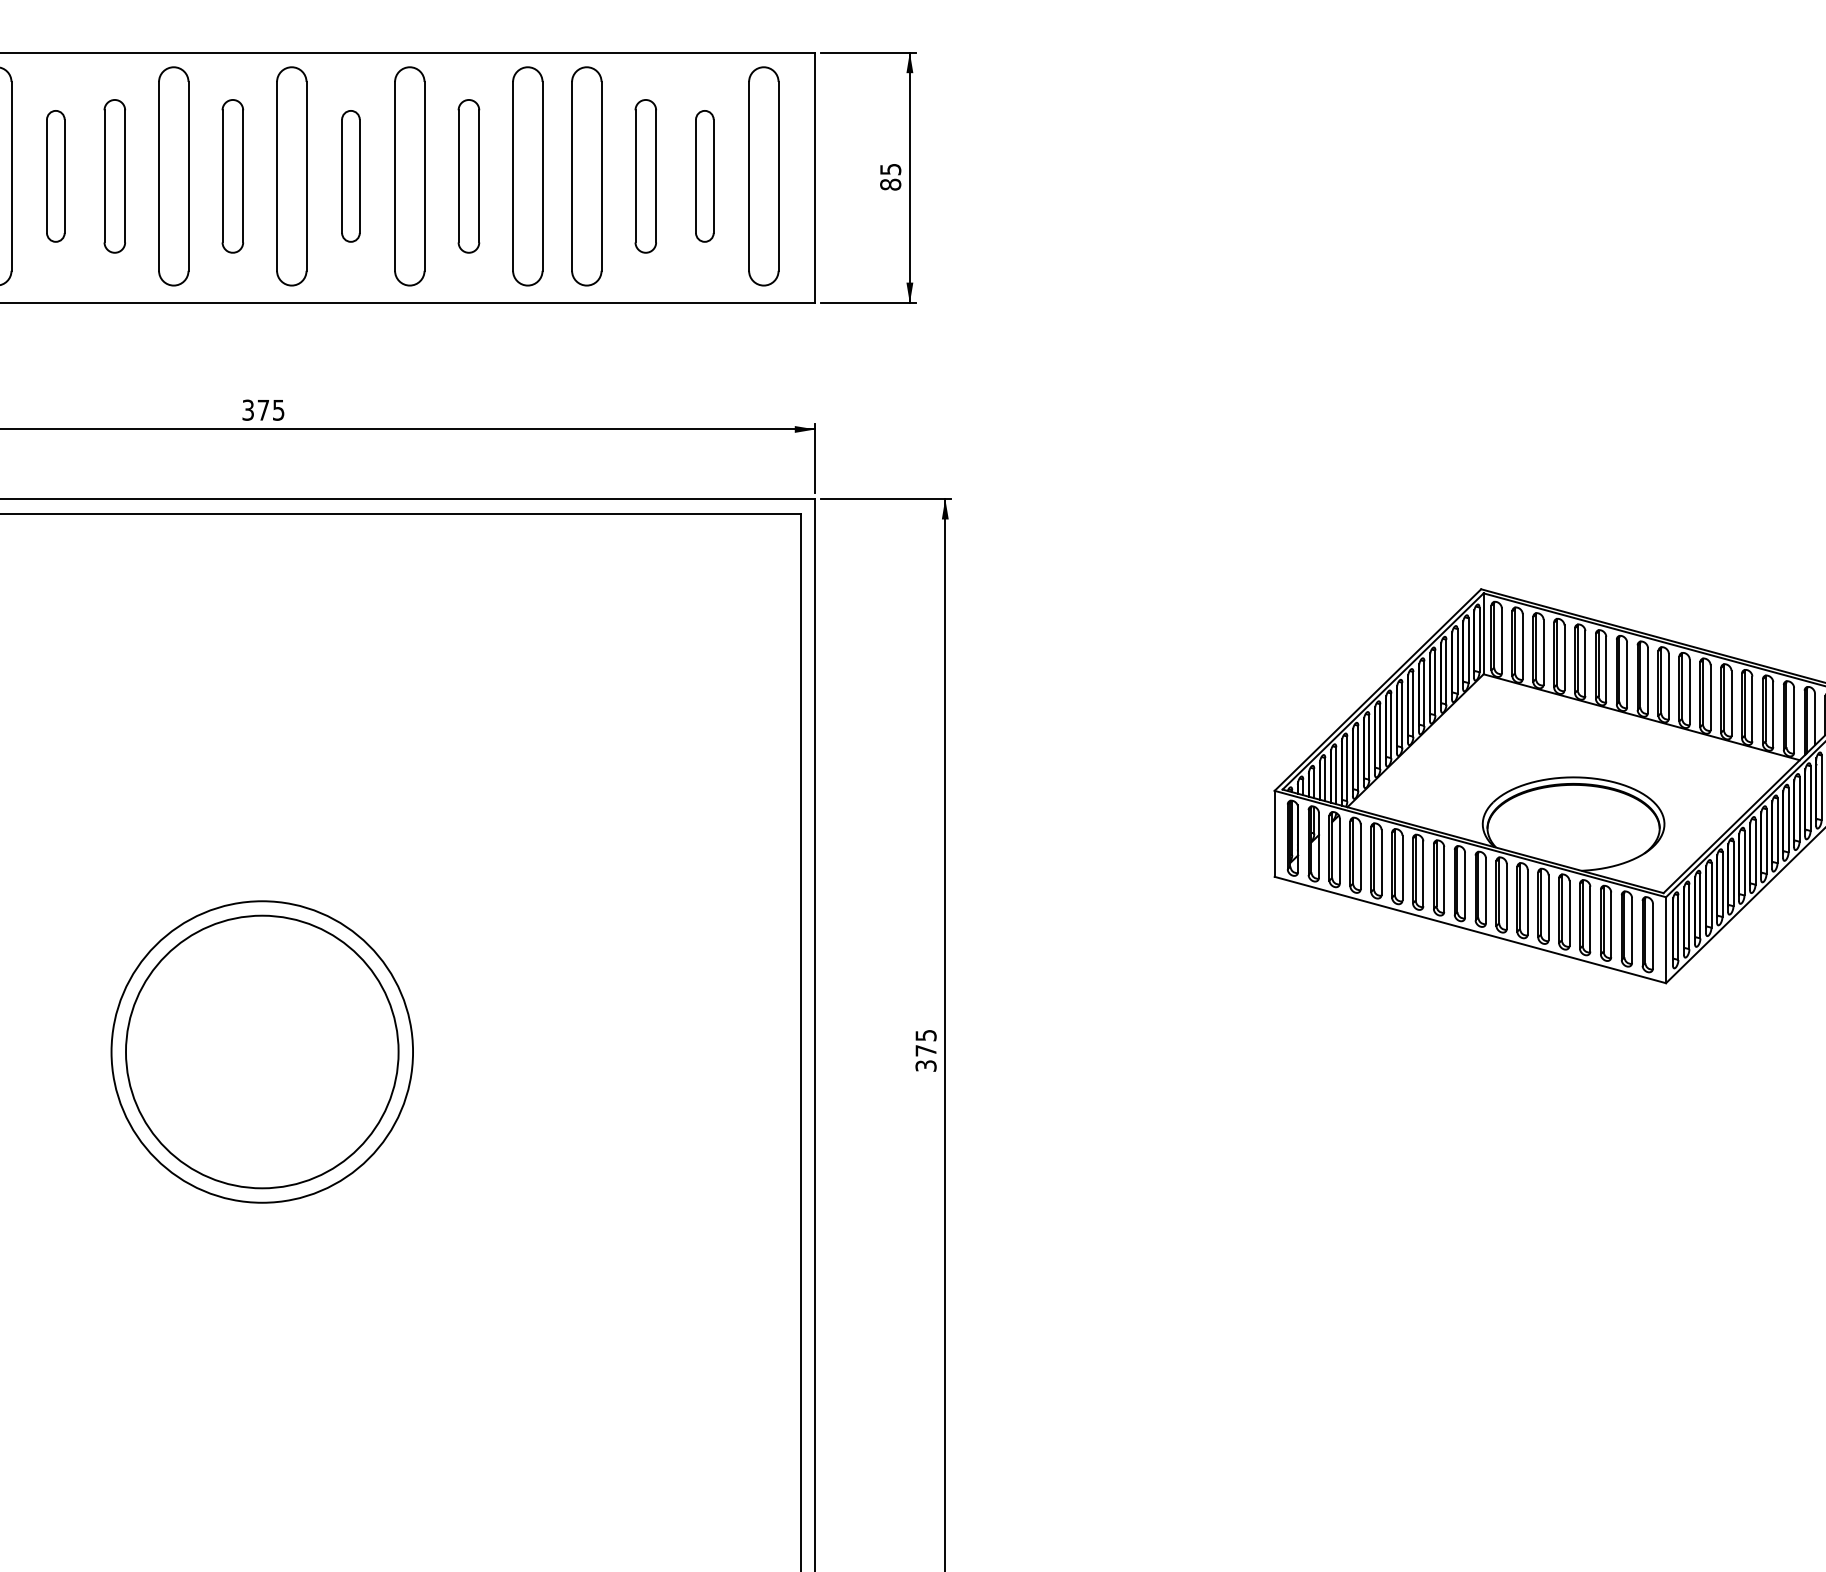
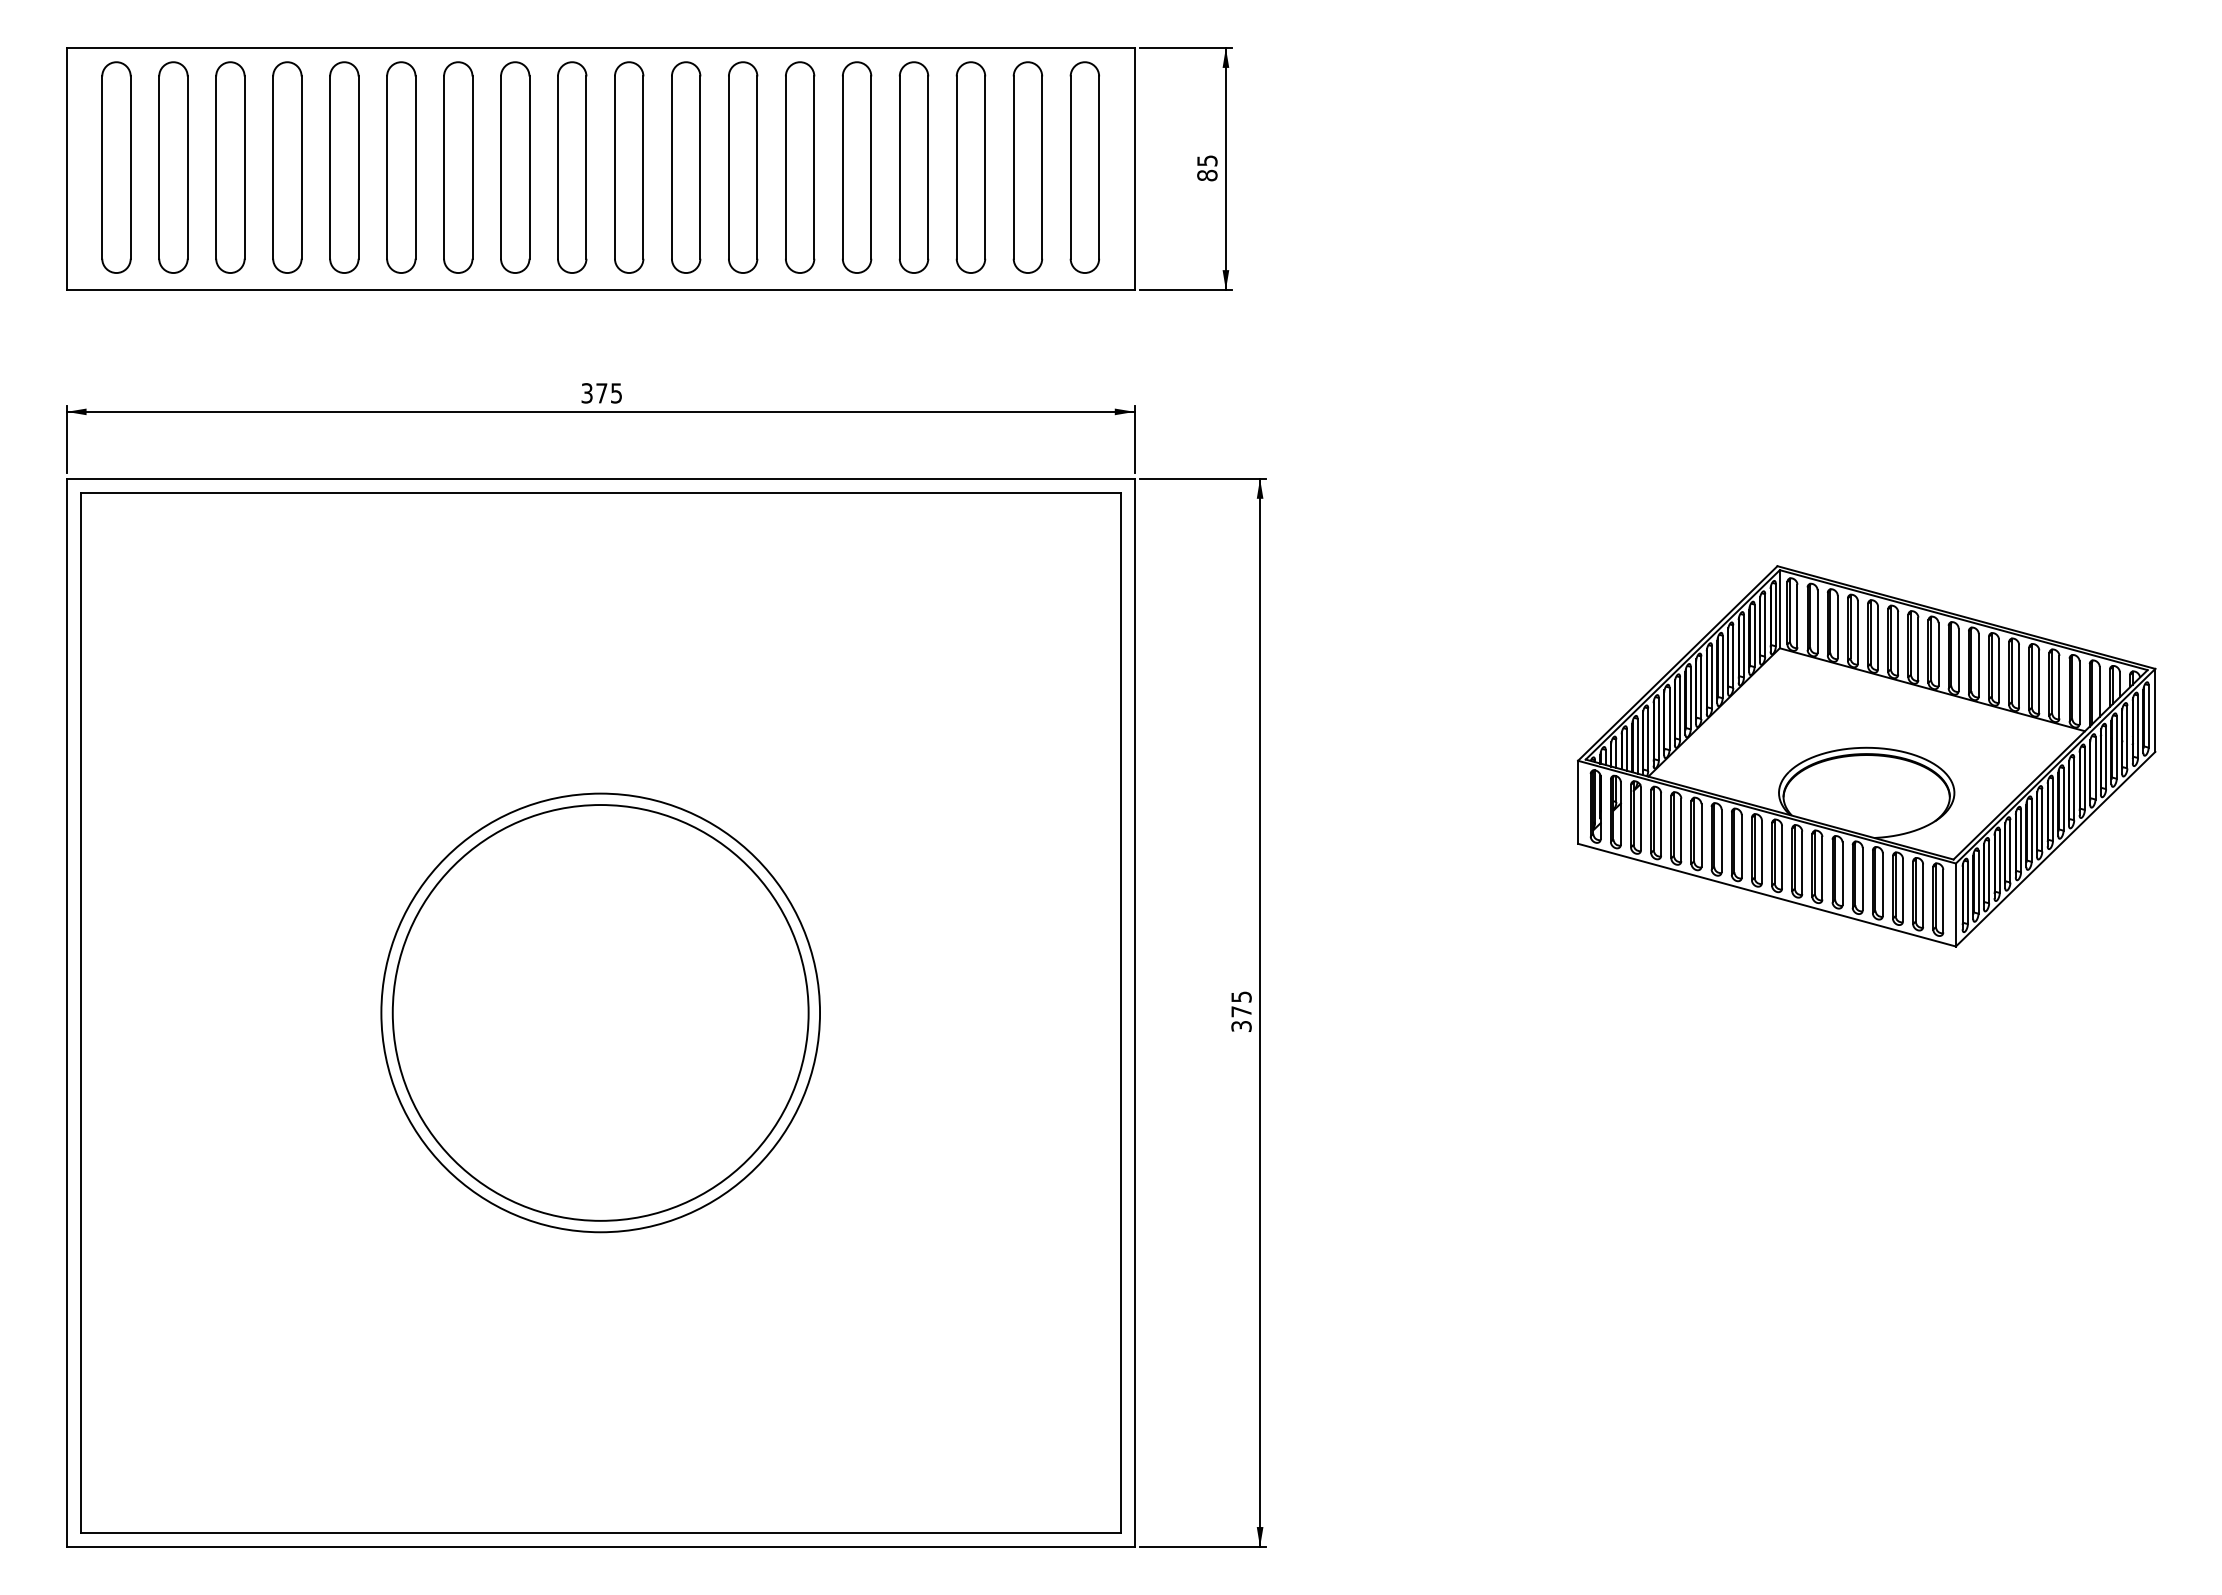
part: (55, 176) -> (401, 167), size x1.67
part: (114, 176) -> (458, 167), size x1.43
part: (233, 176) -> (572, 167), size x1.43
part: (351, 176) -> (686, 167), size x1.67
part: (469, 176) -> (800, 167), size x1.43
part: (645, 176) -> (970, 167), size x1.43
part: (704, 176) -> (1027, 167), size x1.67
circle: (262, 1051) -> (600, 1012), size x1.43
circle: (262, 1051) -> (600, 1012), size x1.67

